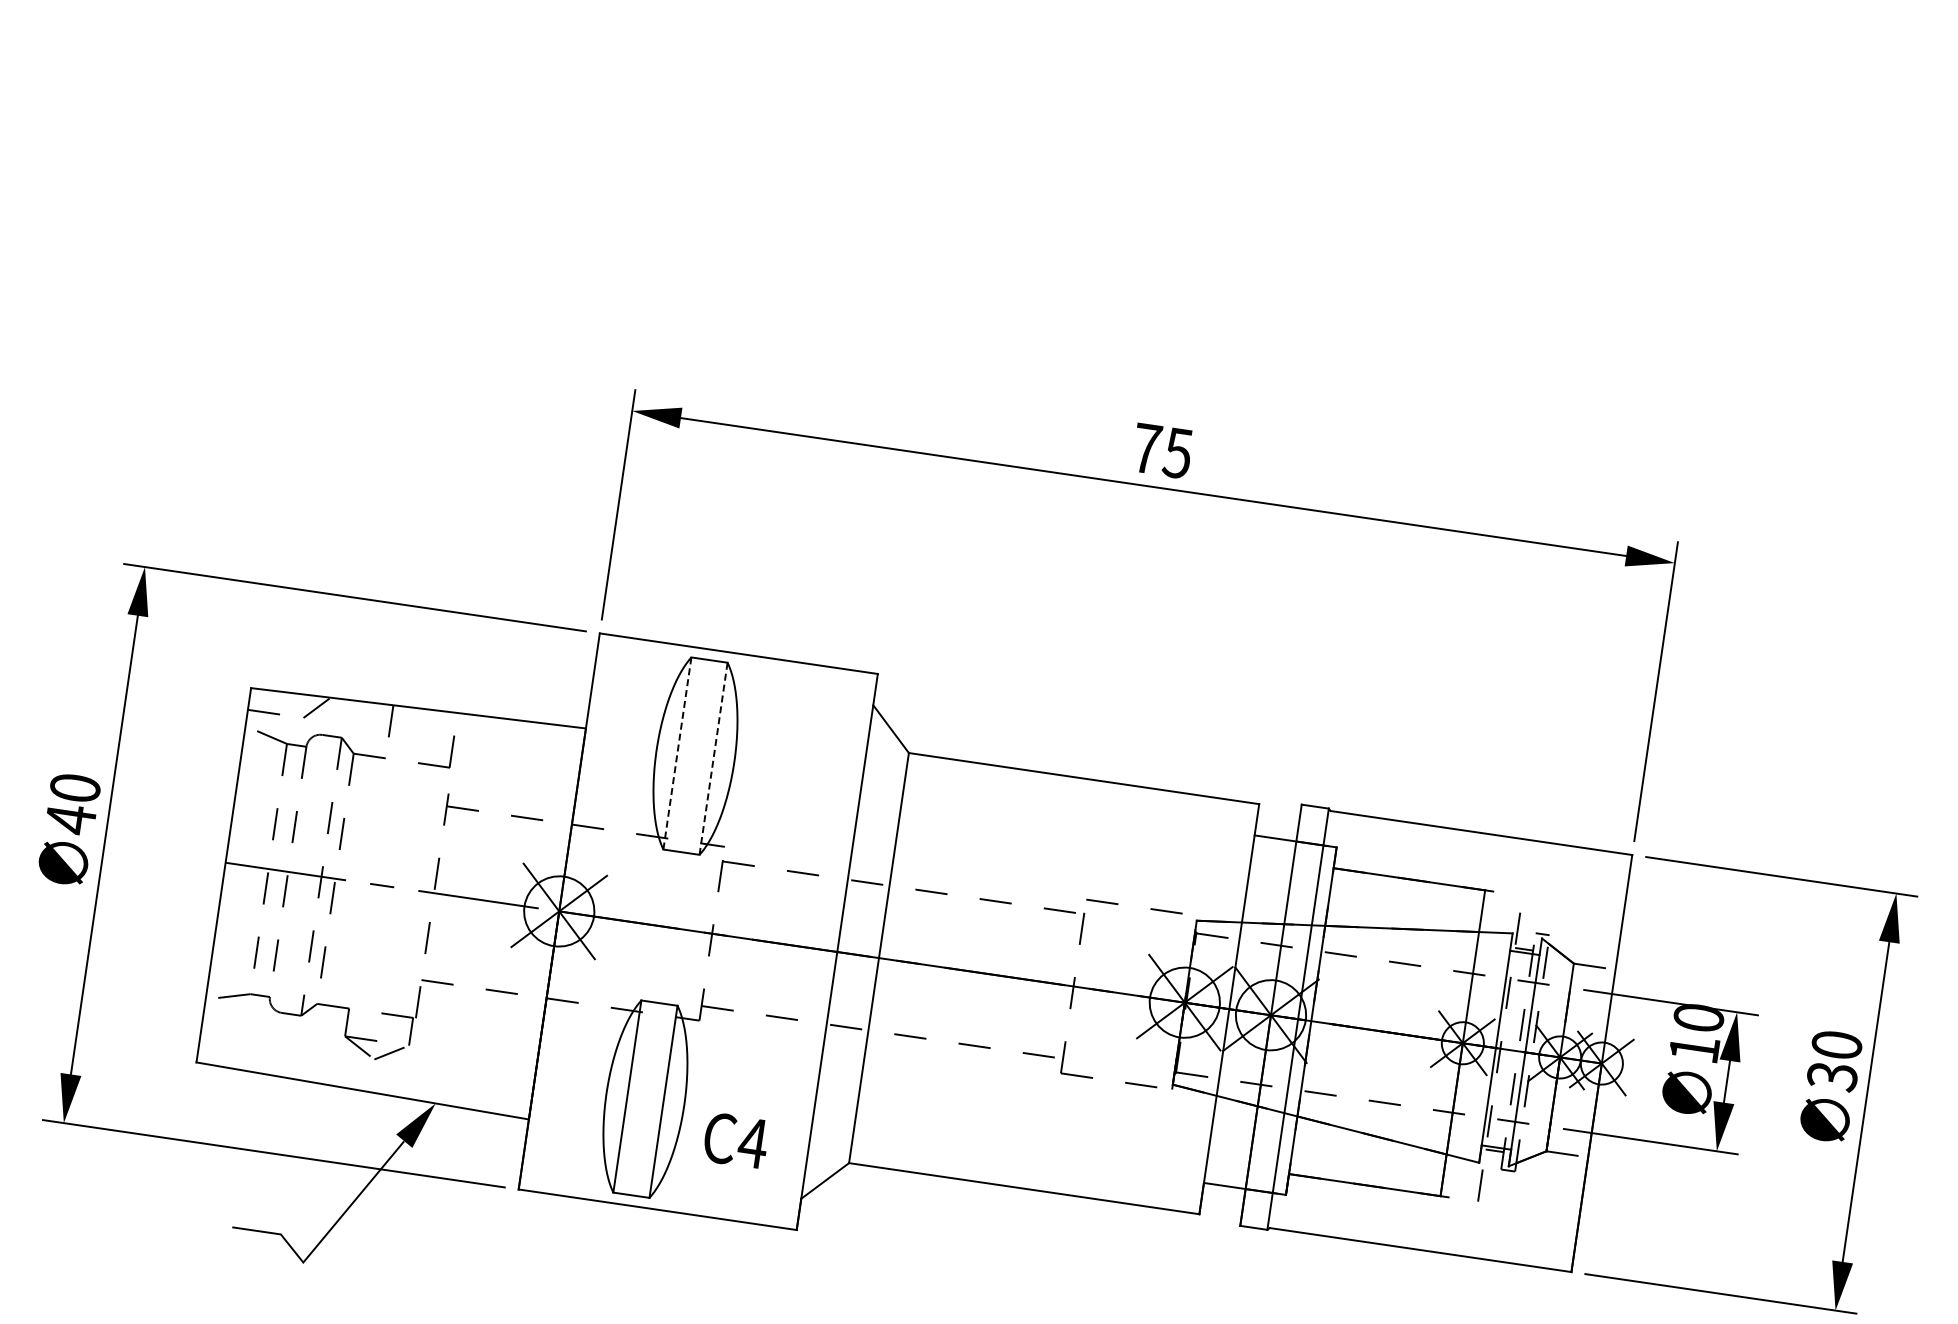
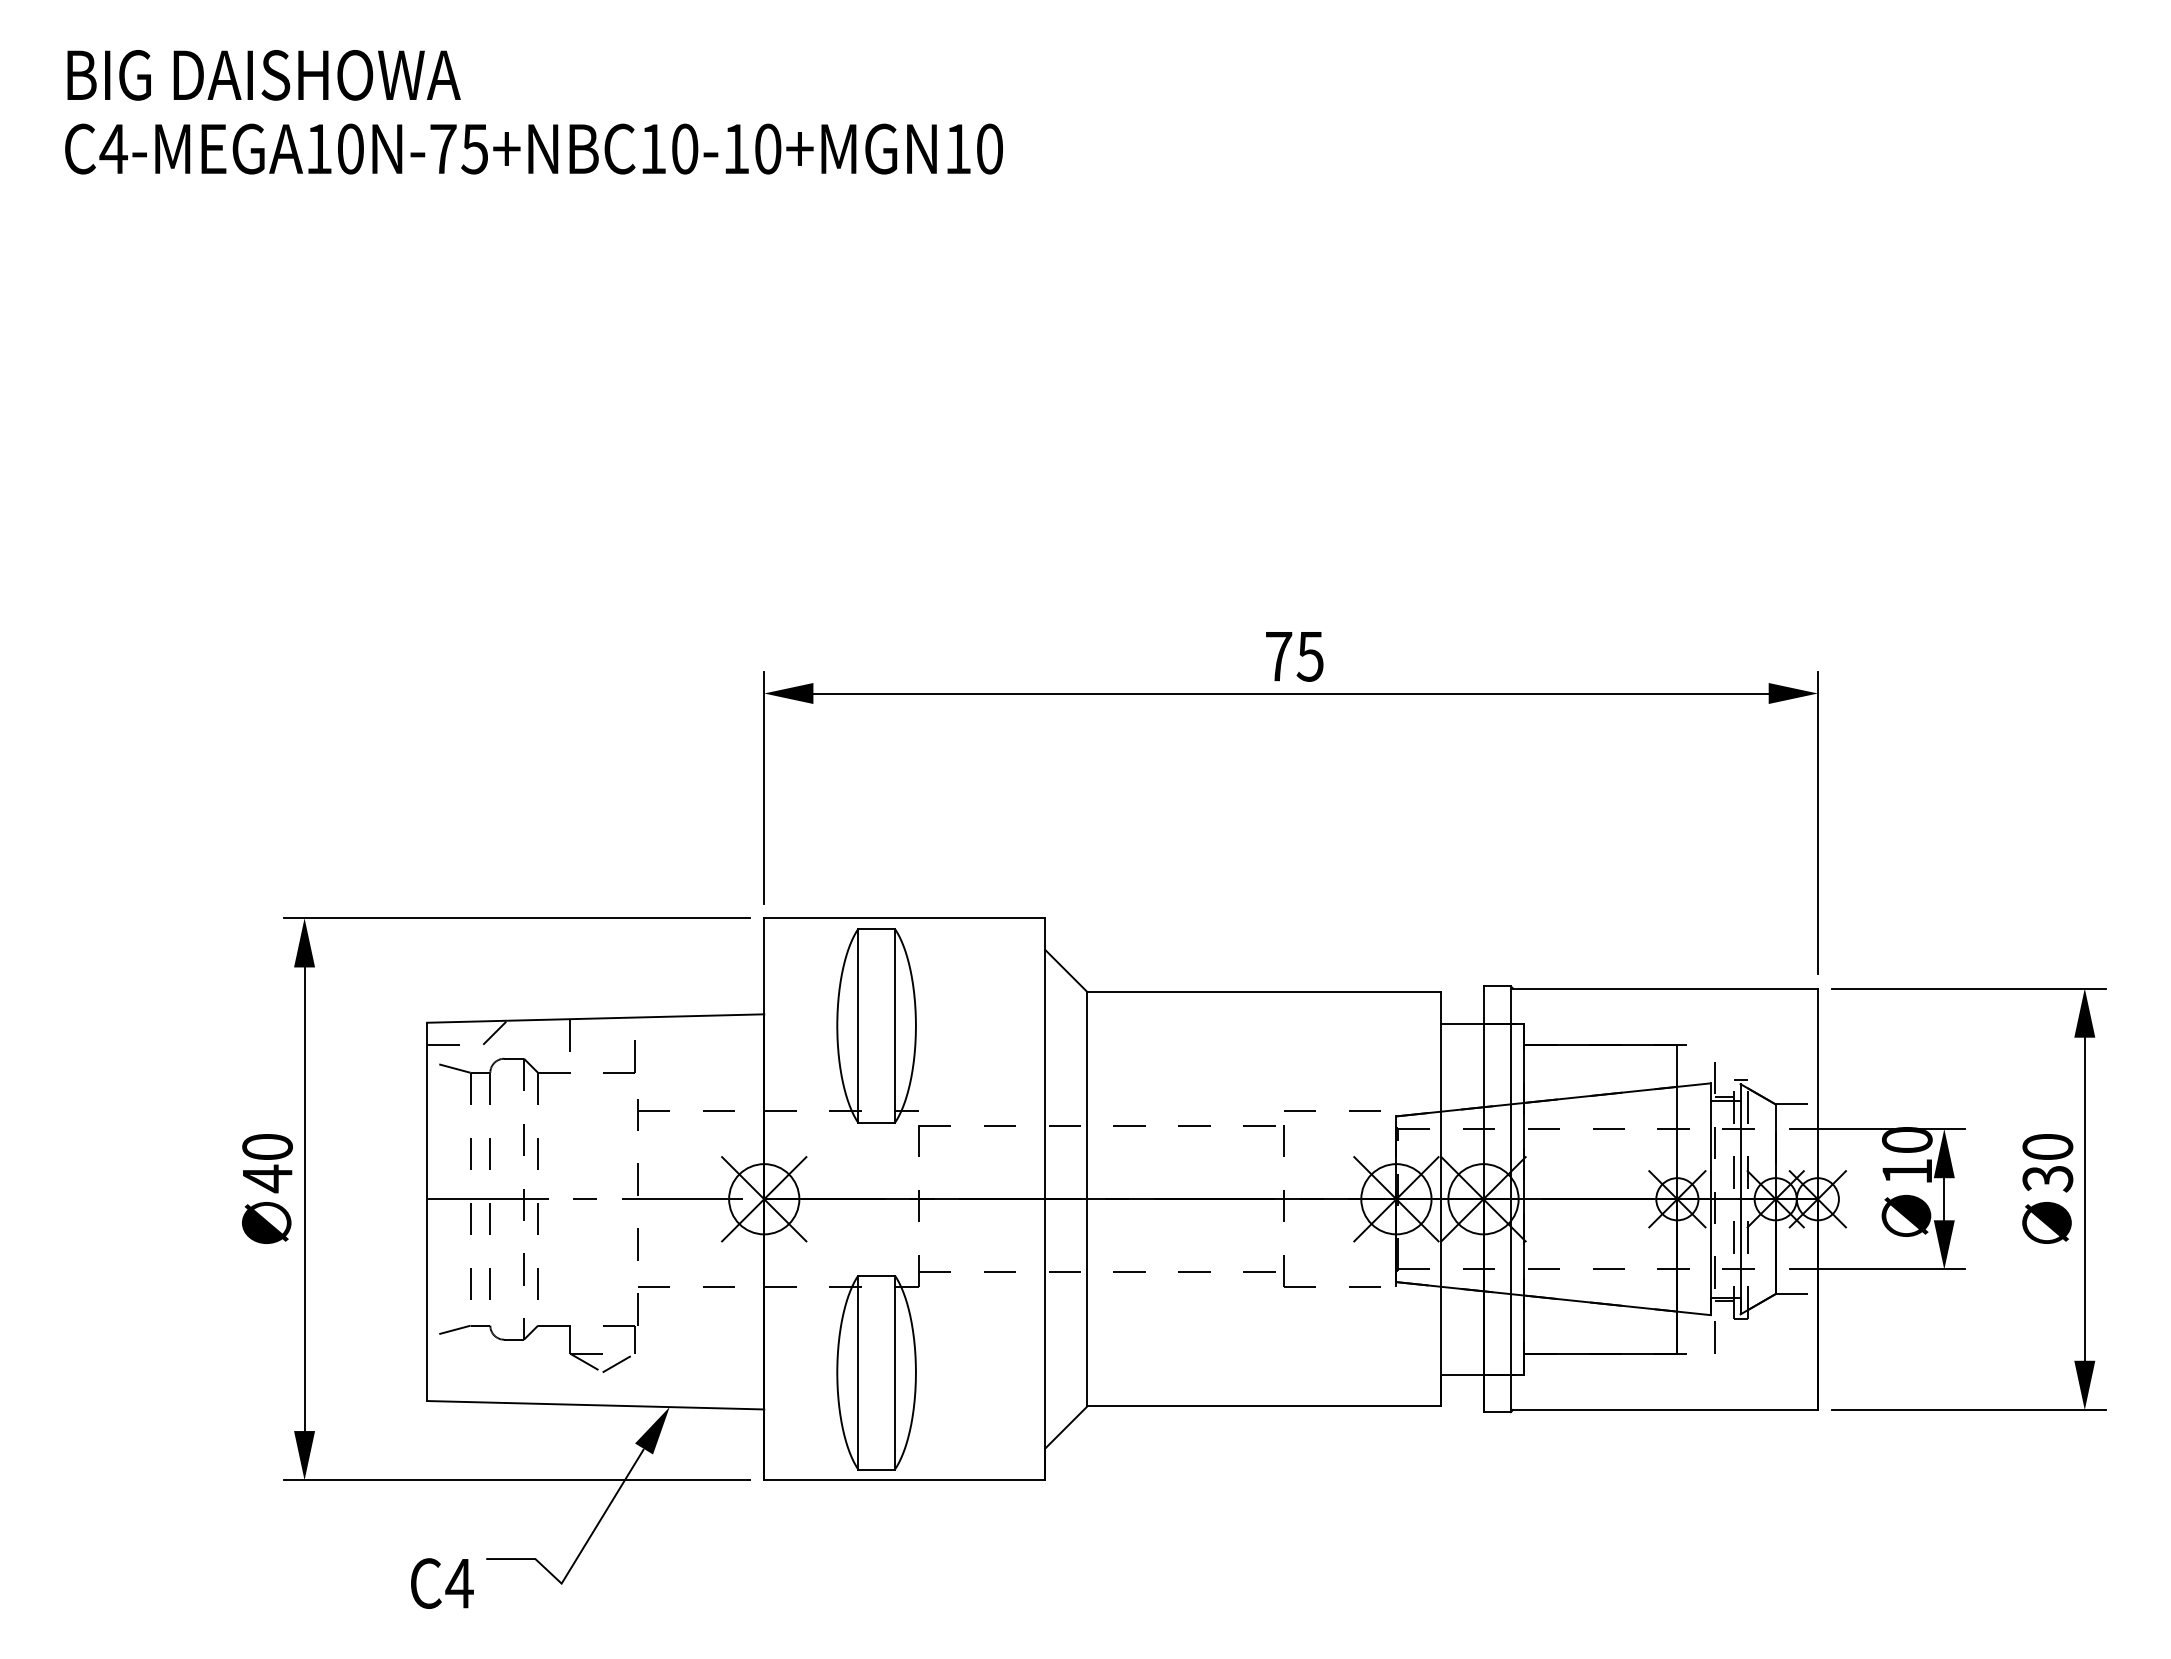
line: (677, 754) -> (858, 1026), dashed -> solid
line: (713, 758) -> (894, 1025), dashed -> solid
text: (736, 1140) -> (442, 1583), moved

